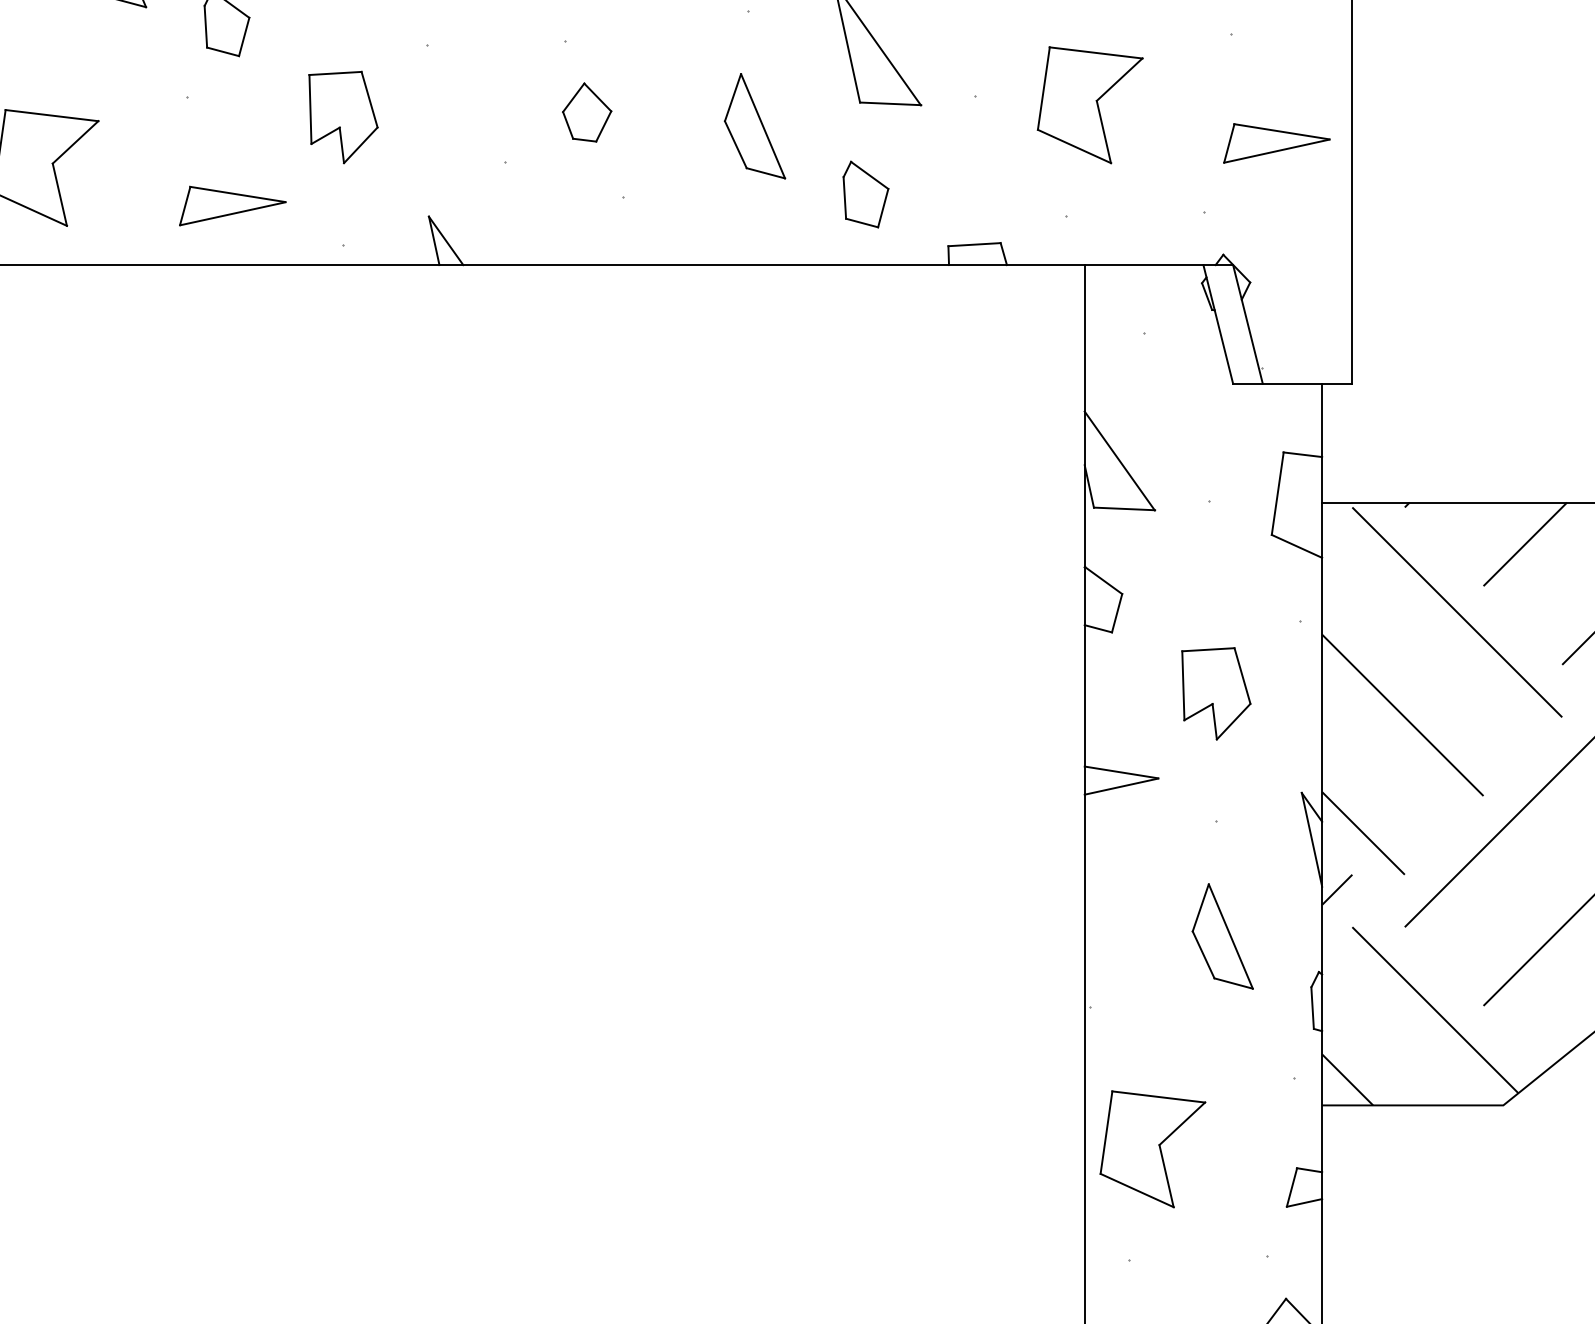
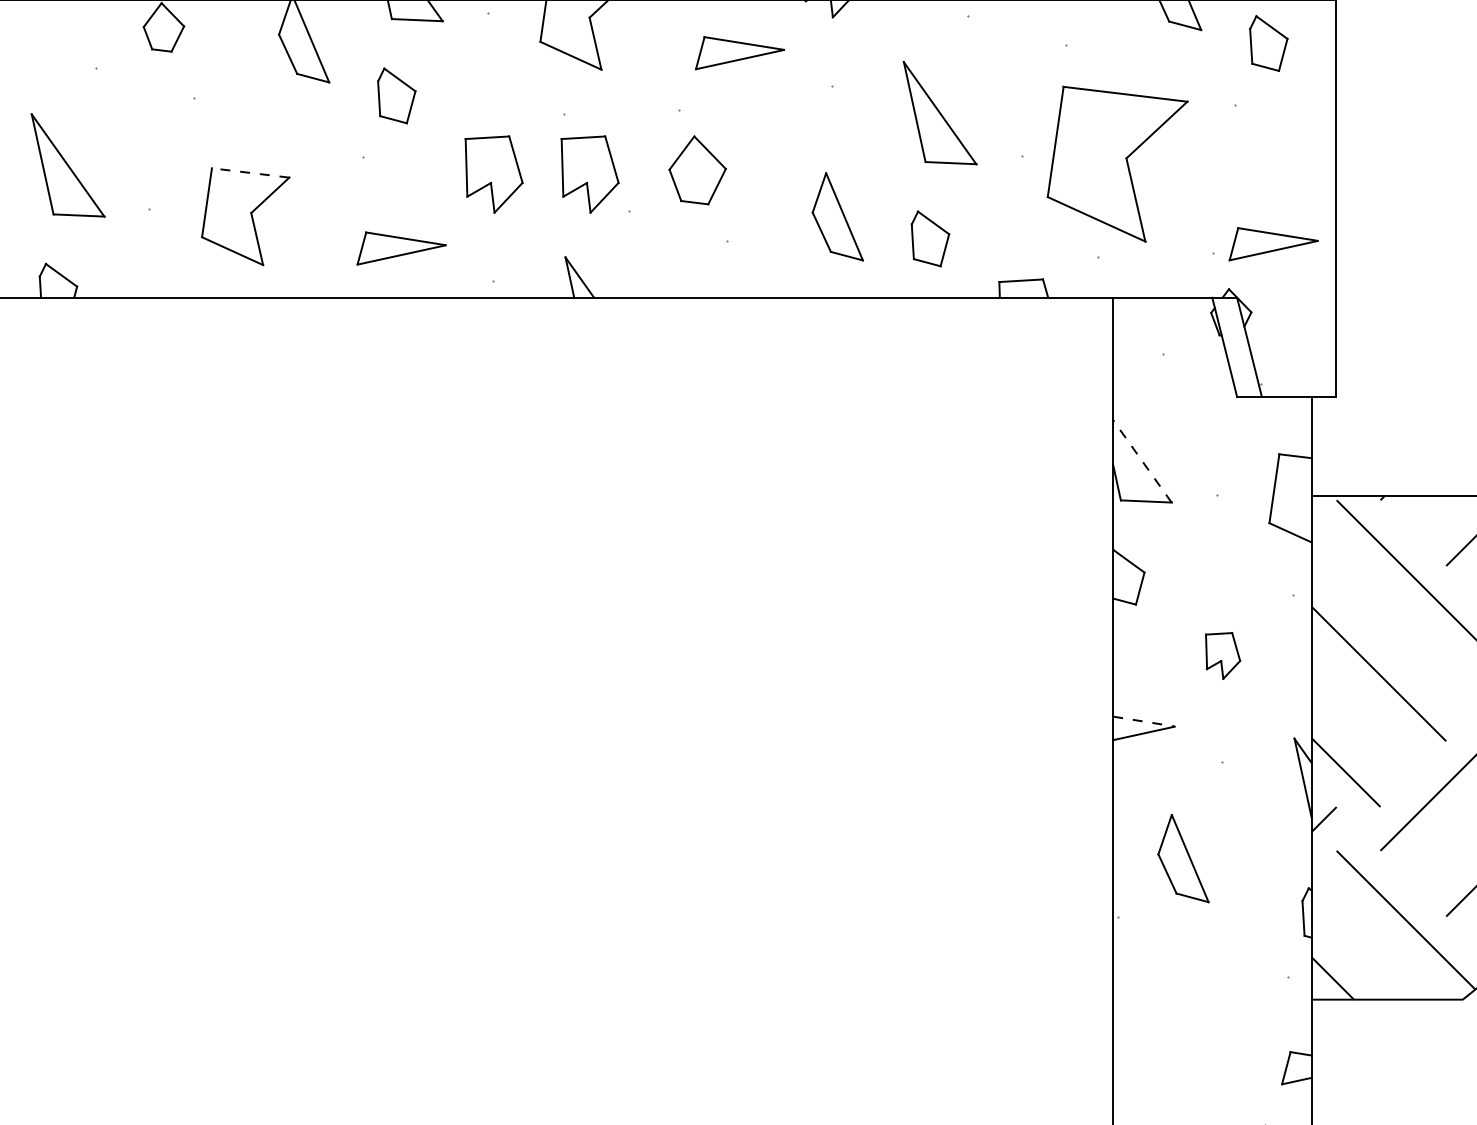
part: (1089, 105) -> (1117, 164), size x1.6
part: (587, 112) -> (697, 170), size x1.4
line: (51, 115) -> (250, 172), solid -> dashed
part: (457, 117) -> (589, 174), added
part: (754, 125) -> (837, 216), moved
part: (1276, 143) -> (1273, 244), moved
line: (1119, 461) -> (1142, 461), solid -> dashed
part: (1215, 693) -> (1222, 655), size x0.6
line: (1122, 772) -> (1144, 721), solid -> dashed
part: (1222, 936) -> (1183, 858), moved
part: (1152, 1149) -> (1169, 1036), removed

